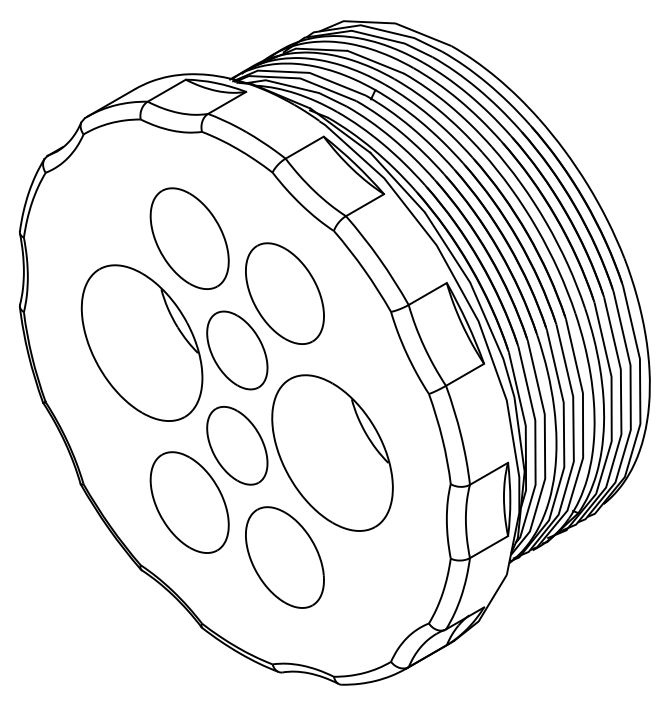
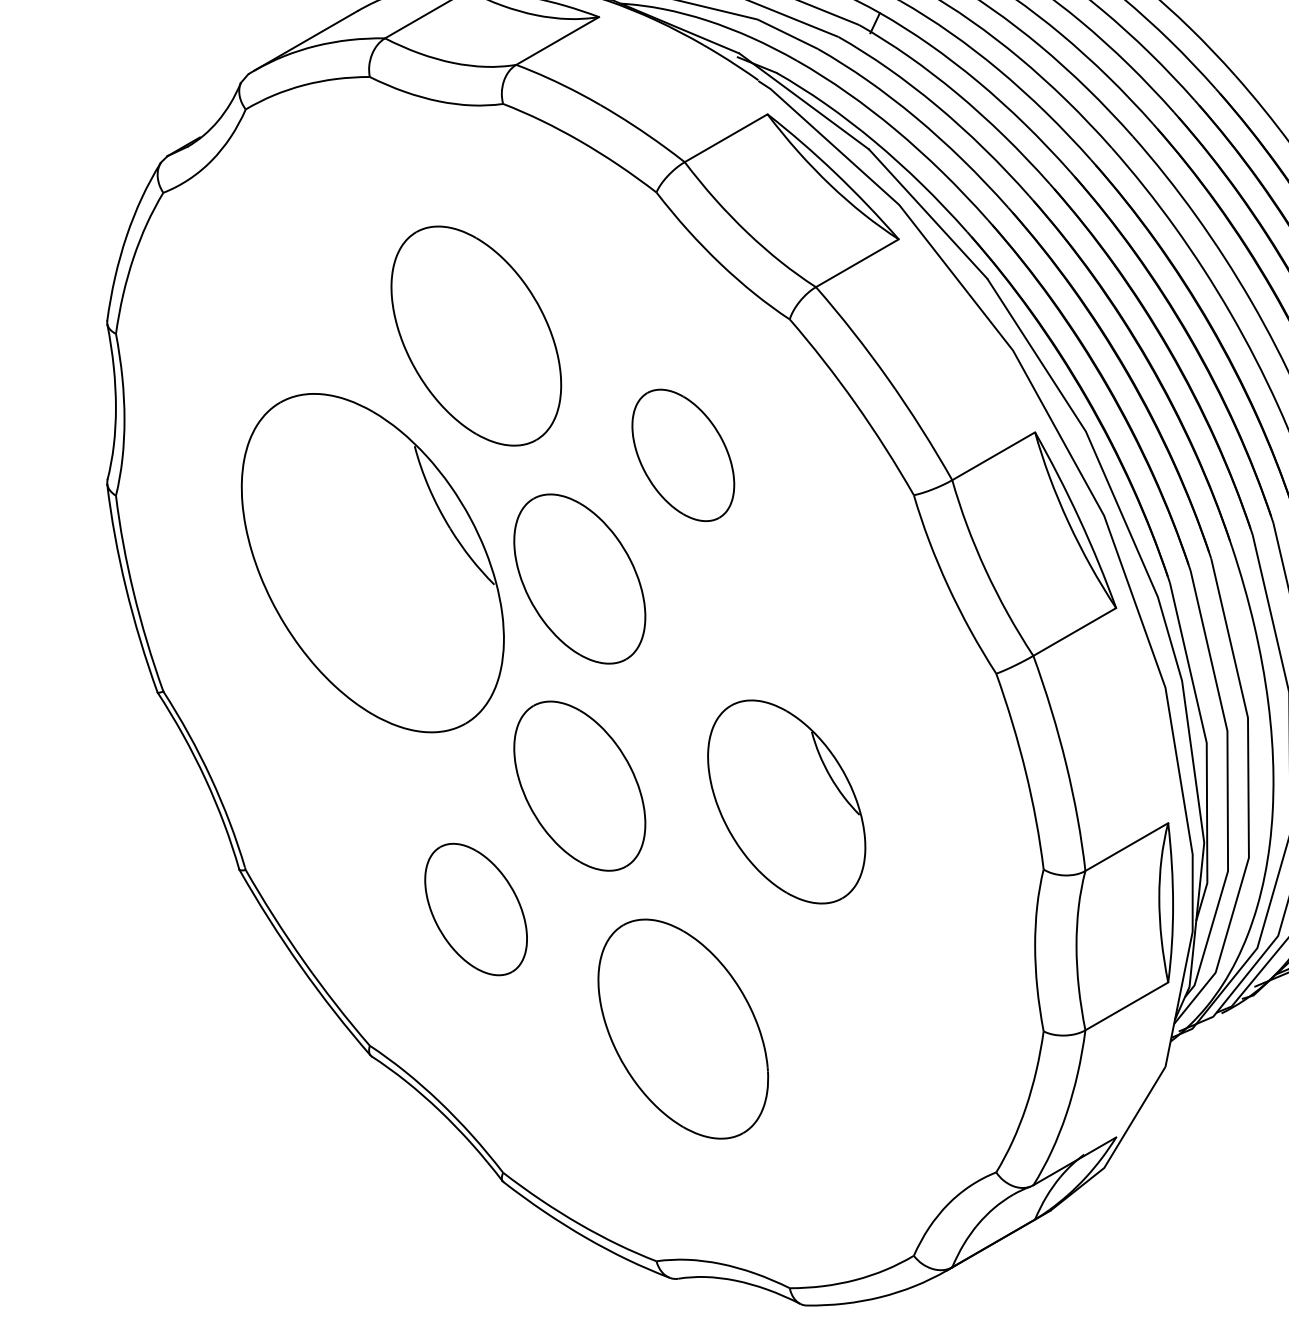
part: (284, 293) -> (682, 455), size x0.6
part: (332, 452) -> (786, 800), size x0.6
part: (189, 502) -> (475, 909), size x0.6

